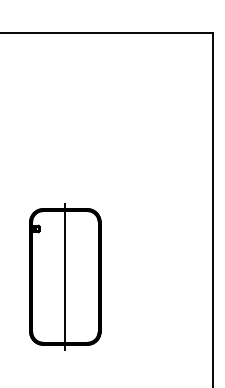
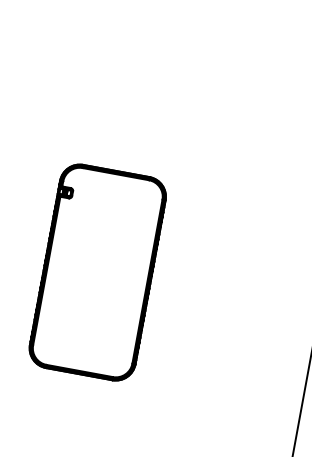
line: (65, 276) -> (98, 271), removed

